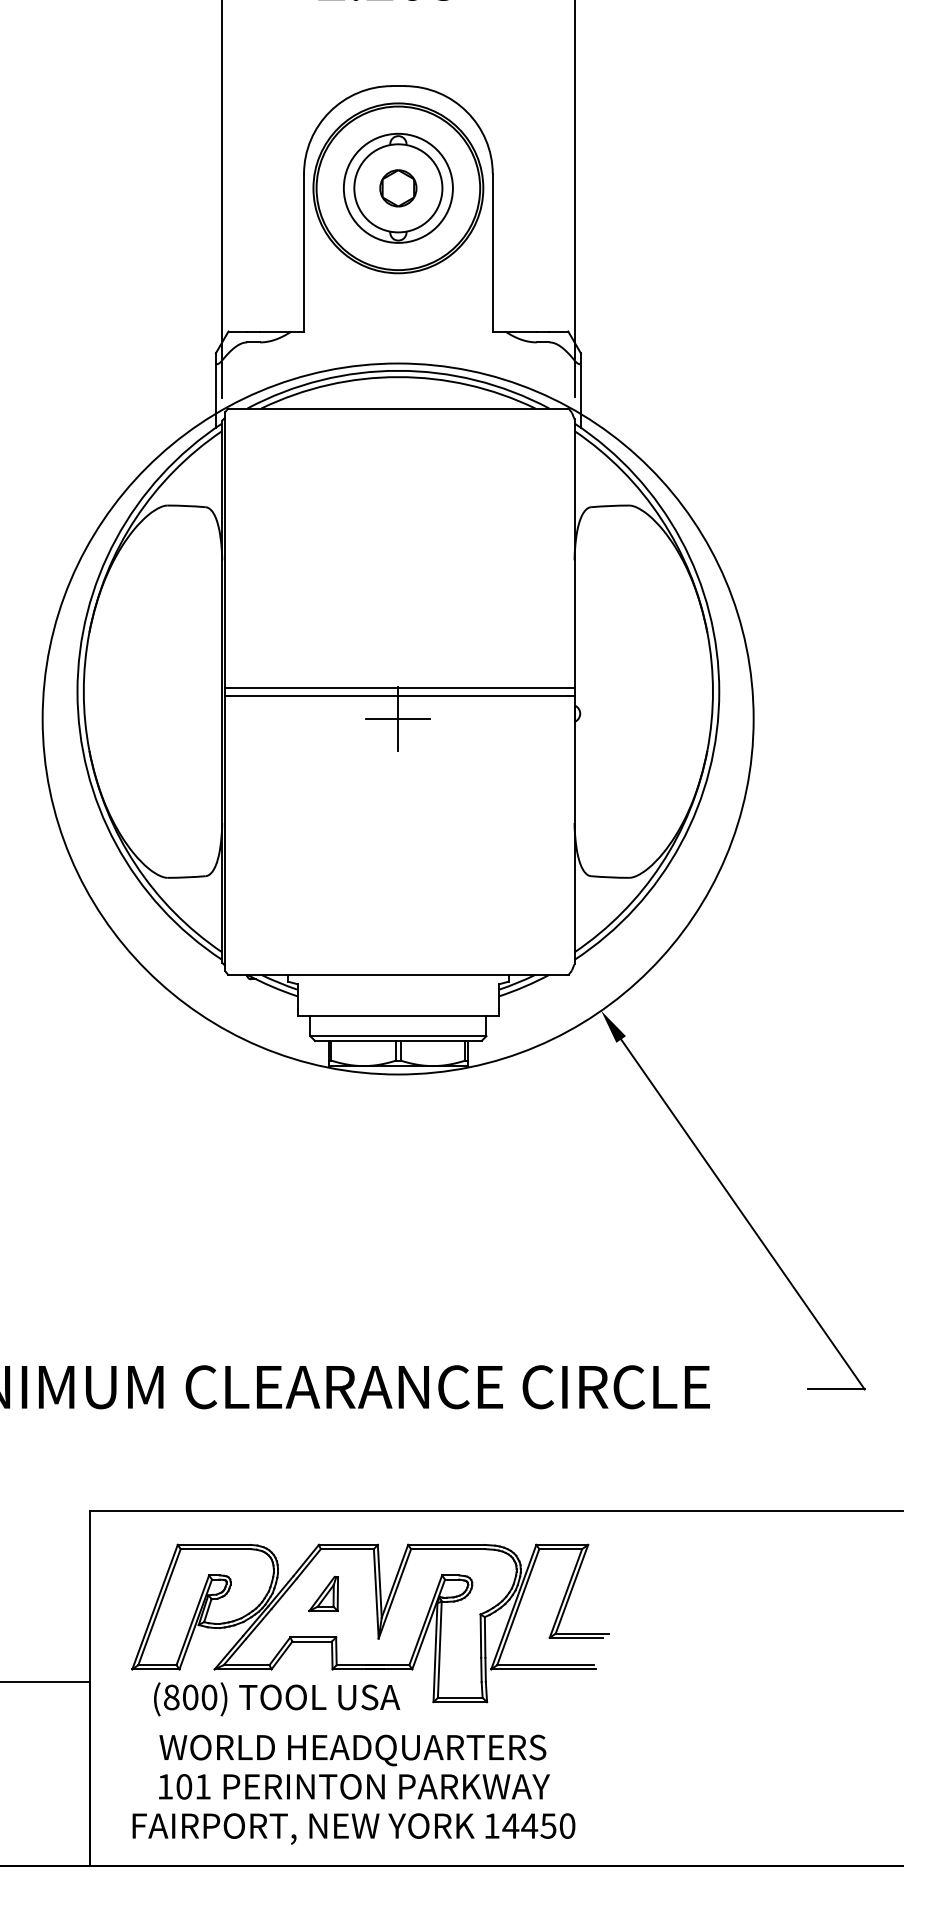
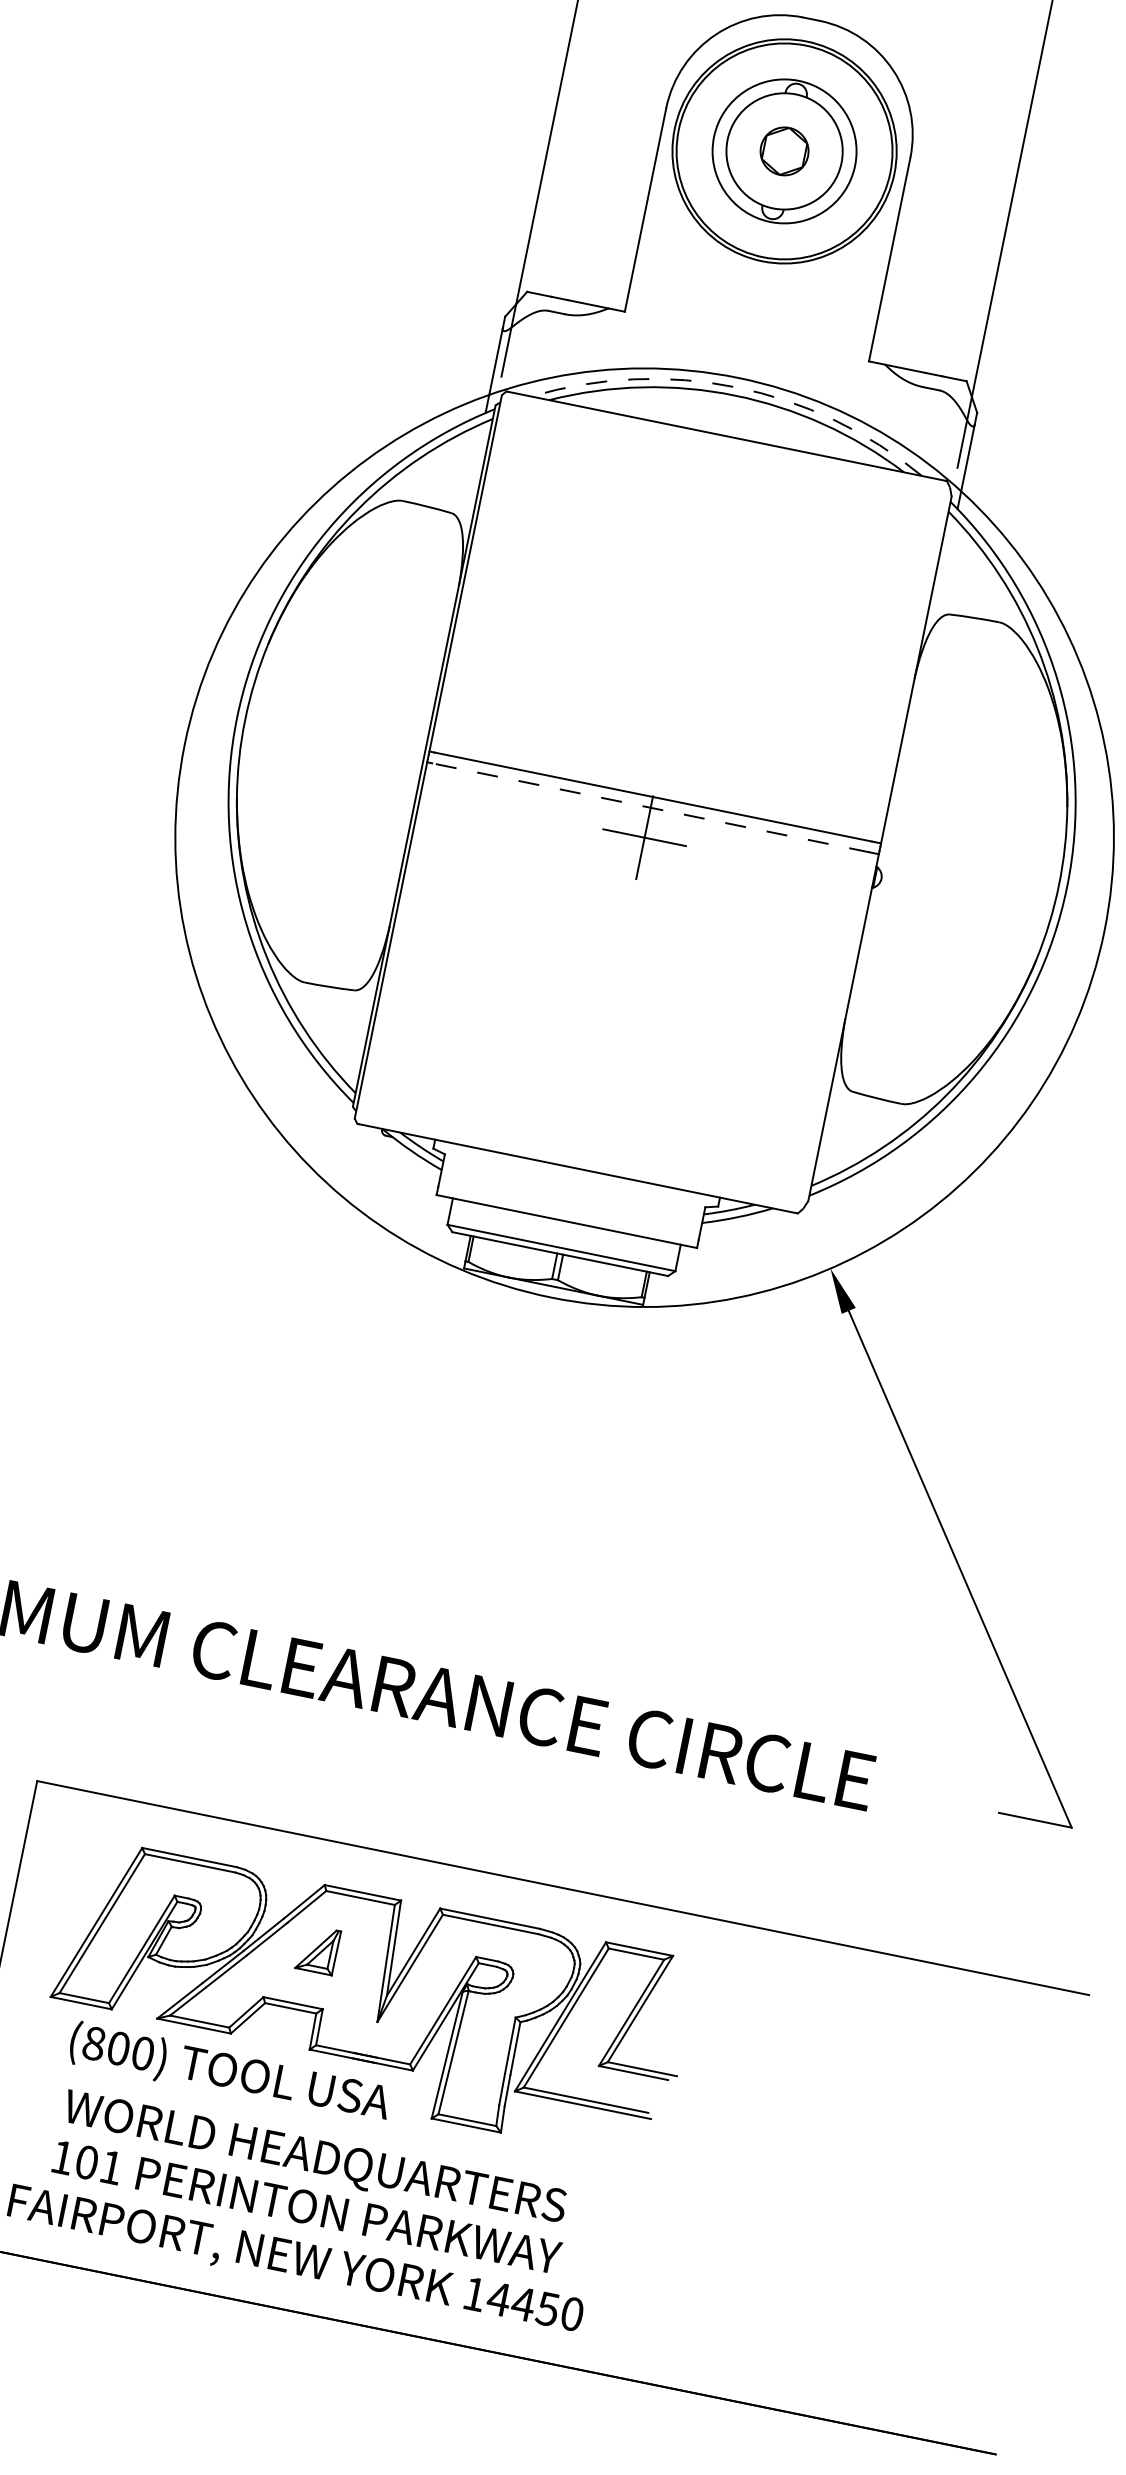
arc: (398, 370) -> (736, 387), solid -> dashed
line: (397, 695) -> (649, 807), solid -> dashed

